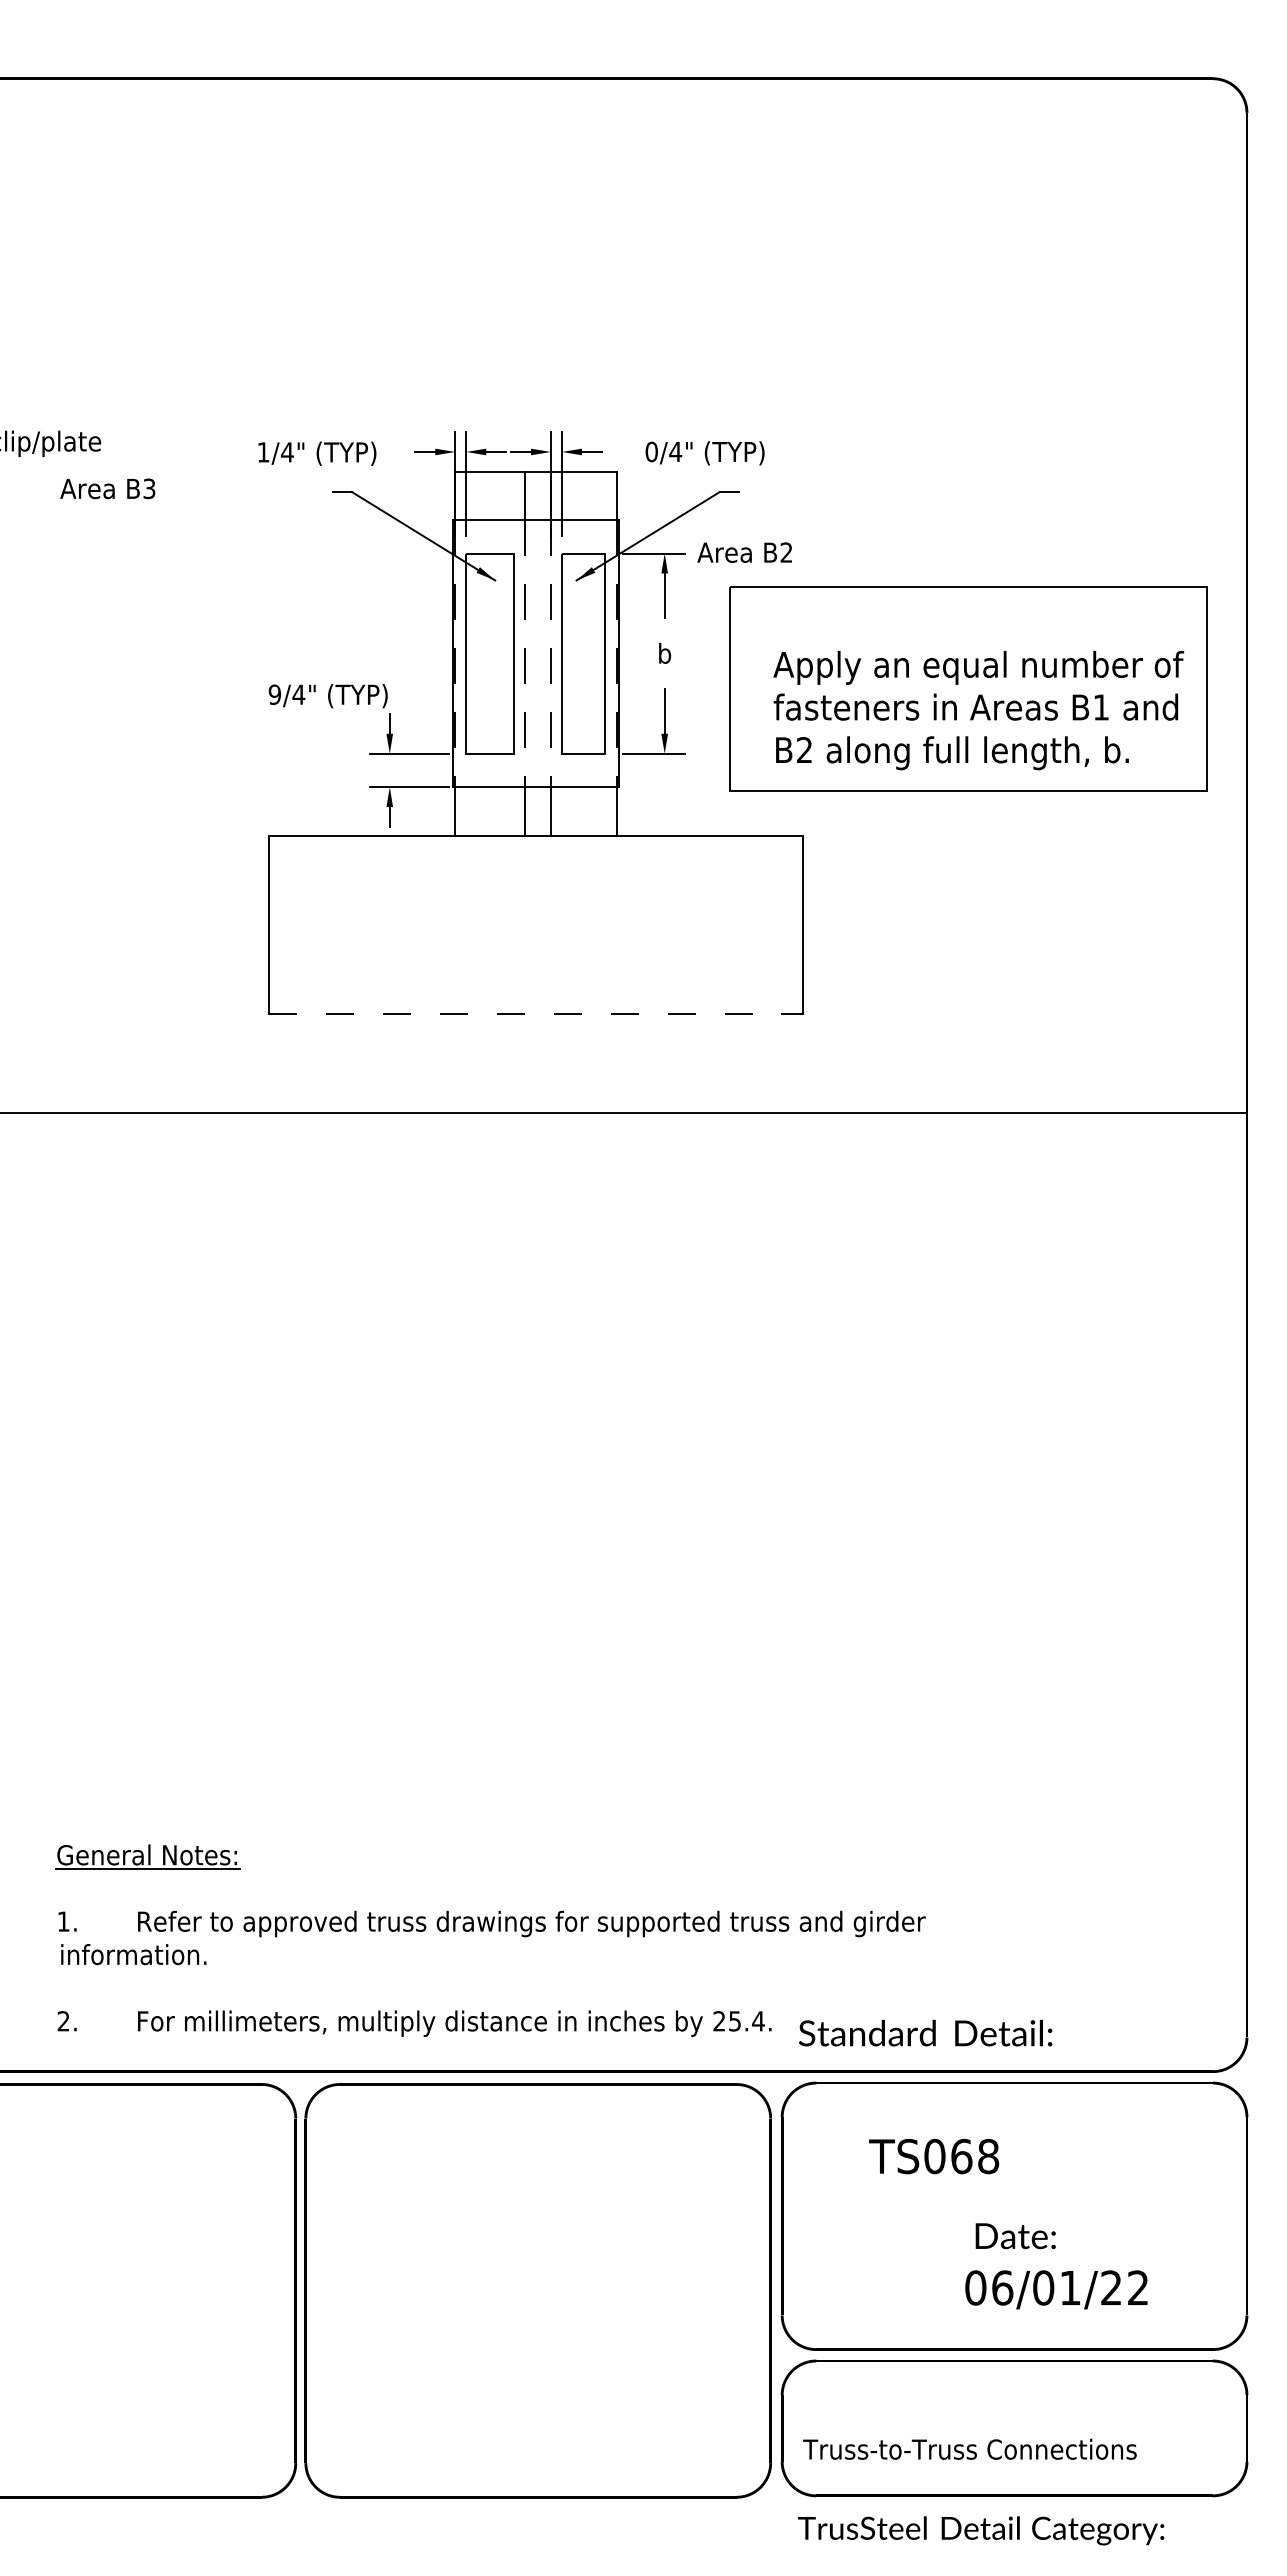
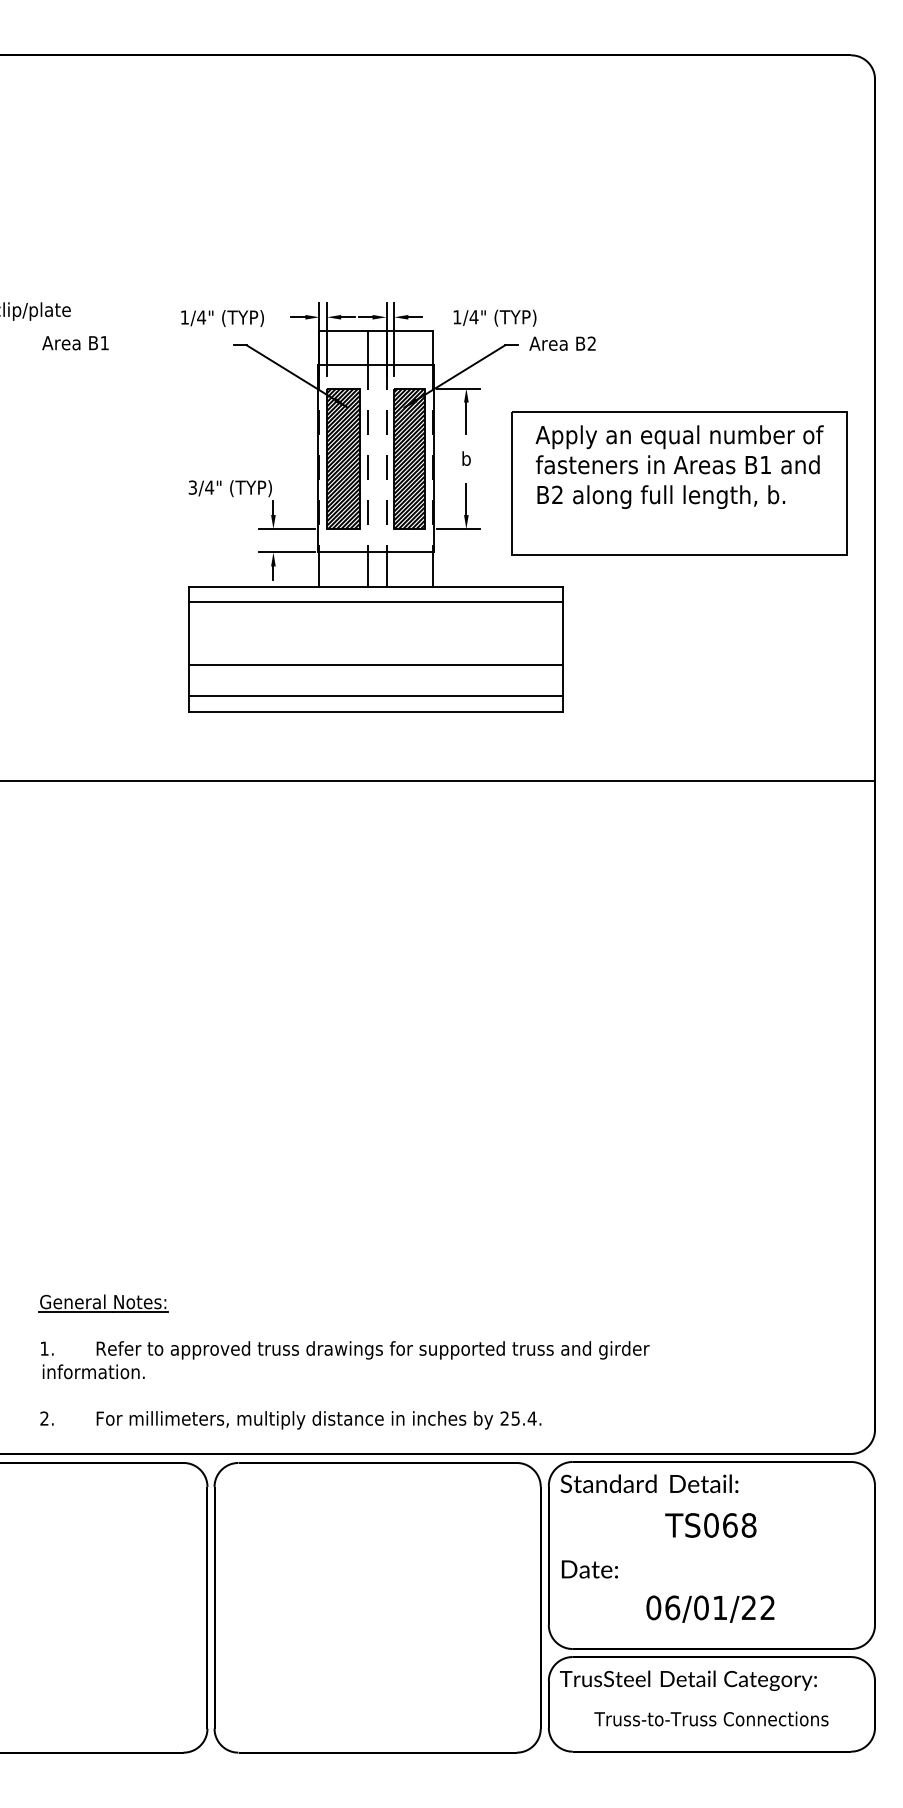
text: (651, 451) -> (457, 316), 0/4" -> 1/4"
text: (149, 488) -> (104, 342), B3 -> B1
text: (744, 552) -> (562, 343), moved
hatch: (489, 653) -> (343, 458), added
hatch: (583, 653) -> (409, 458), added
text: (274, 694) -> (192, 487), 9/4" -> 3/4"
text: (978, 710) -> (679, 467), moved
line: (535, 858) -> (375, 602), added
line: (535, 946) -> (375, 664), added
line: (535, 991) -> (375, 695), added
line: (535, 1013) -> (375, 711), dashed -> solid
text: (925, 2032) -> (649, 1483), moved
text: (934, 2156) -> (711, 1525), moved
text: (1015, 2236) -> (589, 1569), moved
text: (1056, 2289) -> (710, 1608), moved
text: (969, 2448) -> (711, 1718), moved
text: (981, 2530) -> (688, 1680), moved

